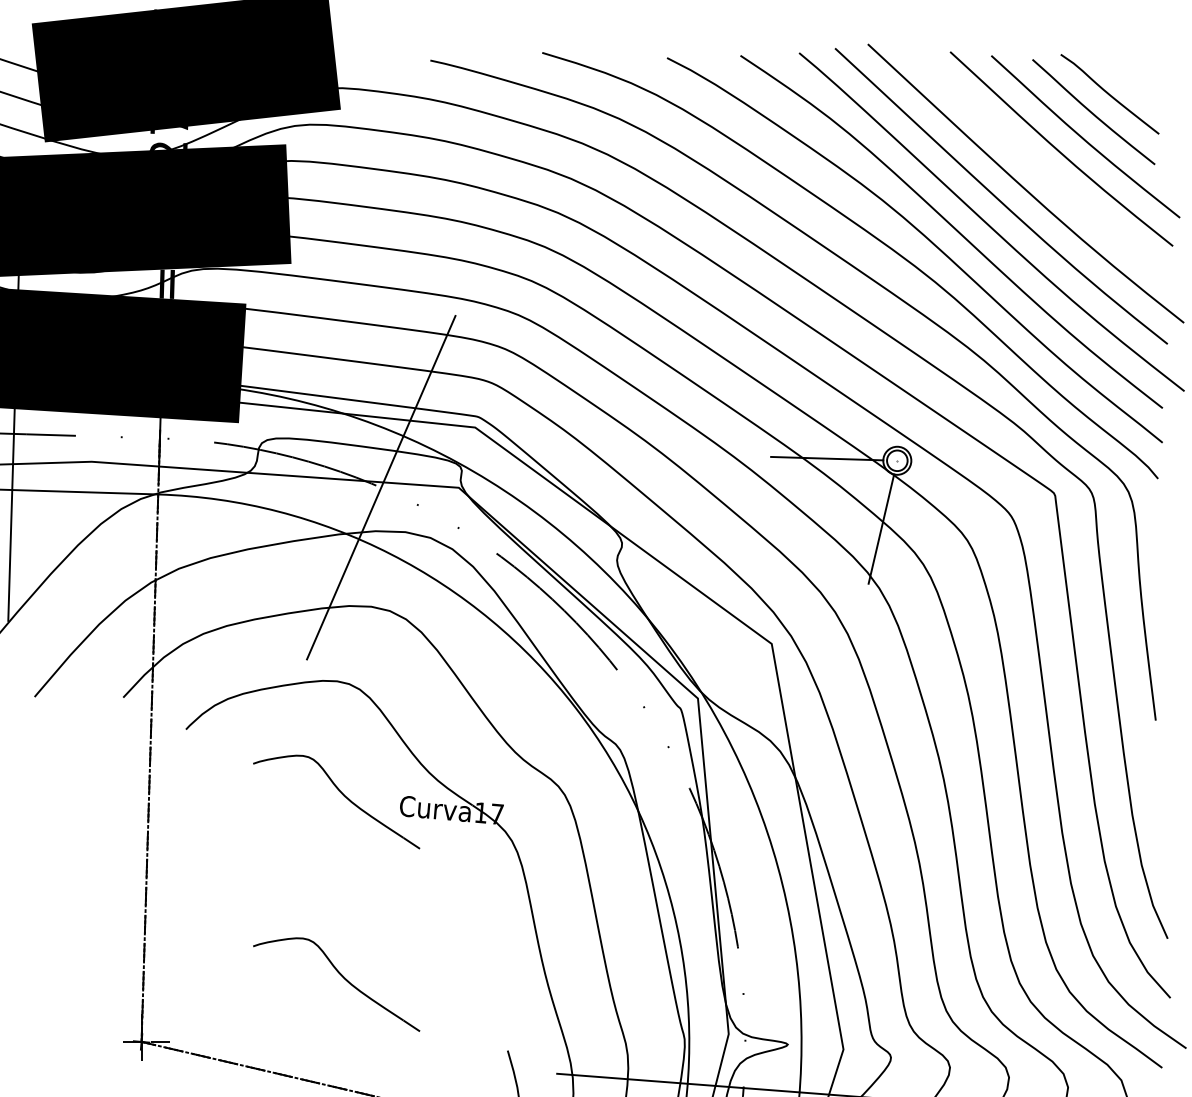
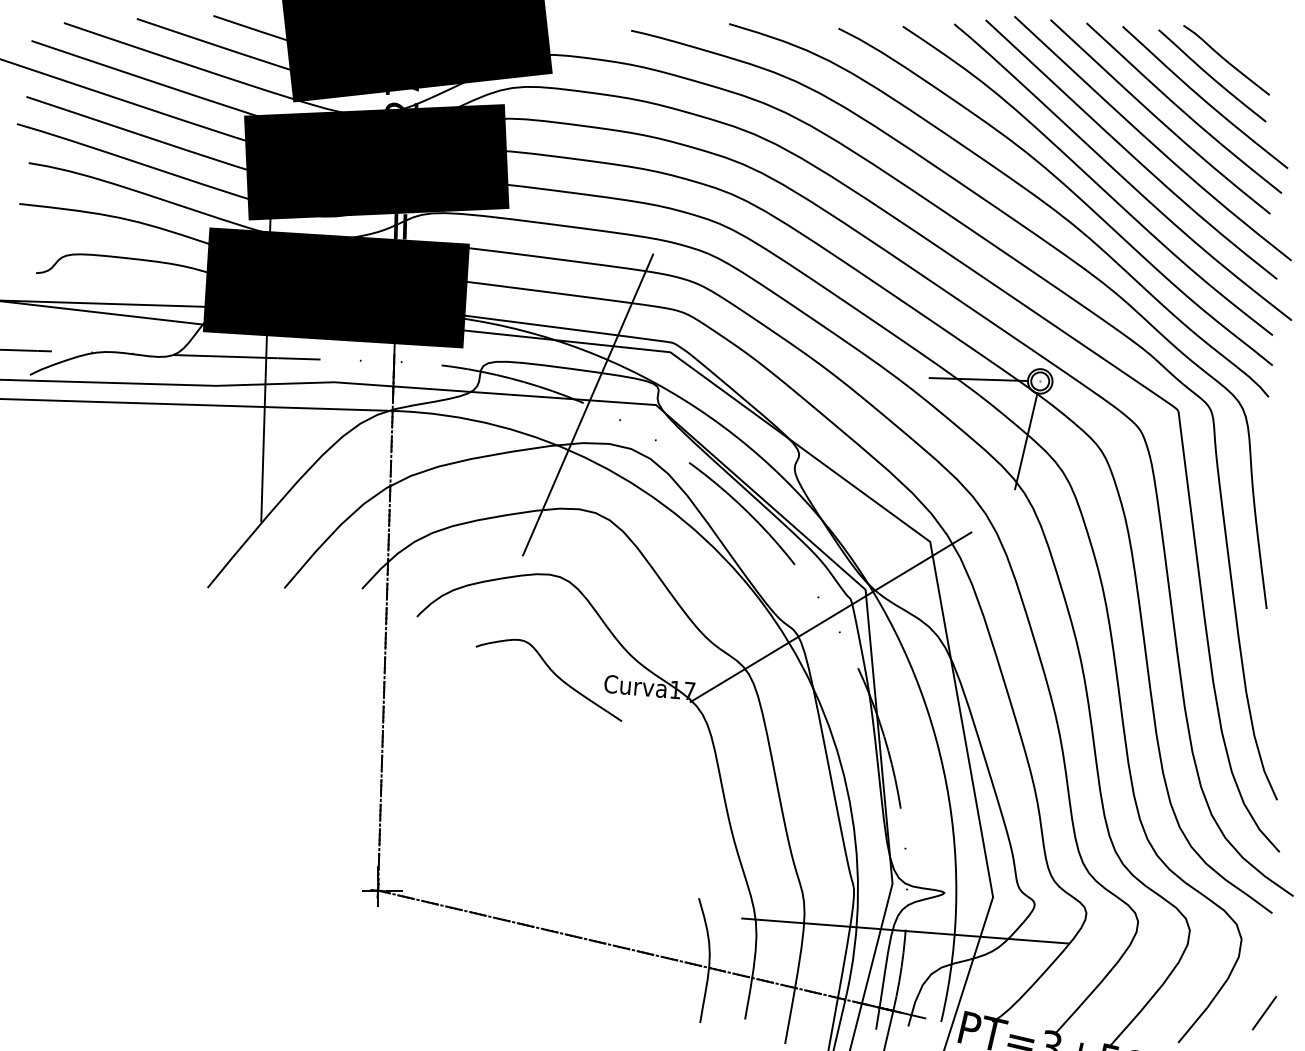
curve: (1032, 159) -> (1158, 117), added
line: (657, 729) -> (830, 616), added
part: (341, 976) -> (553, 833), removed

